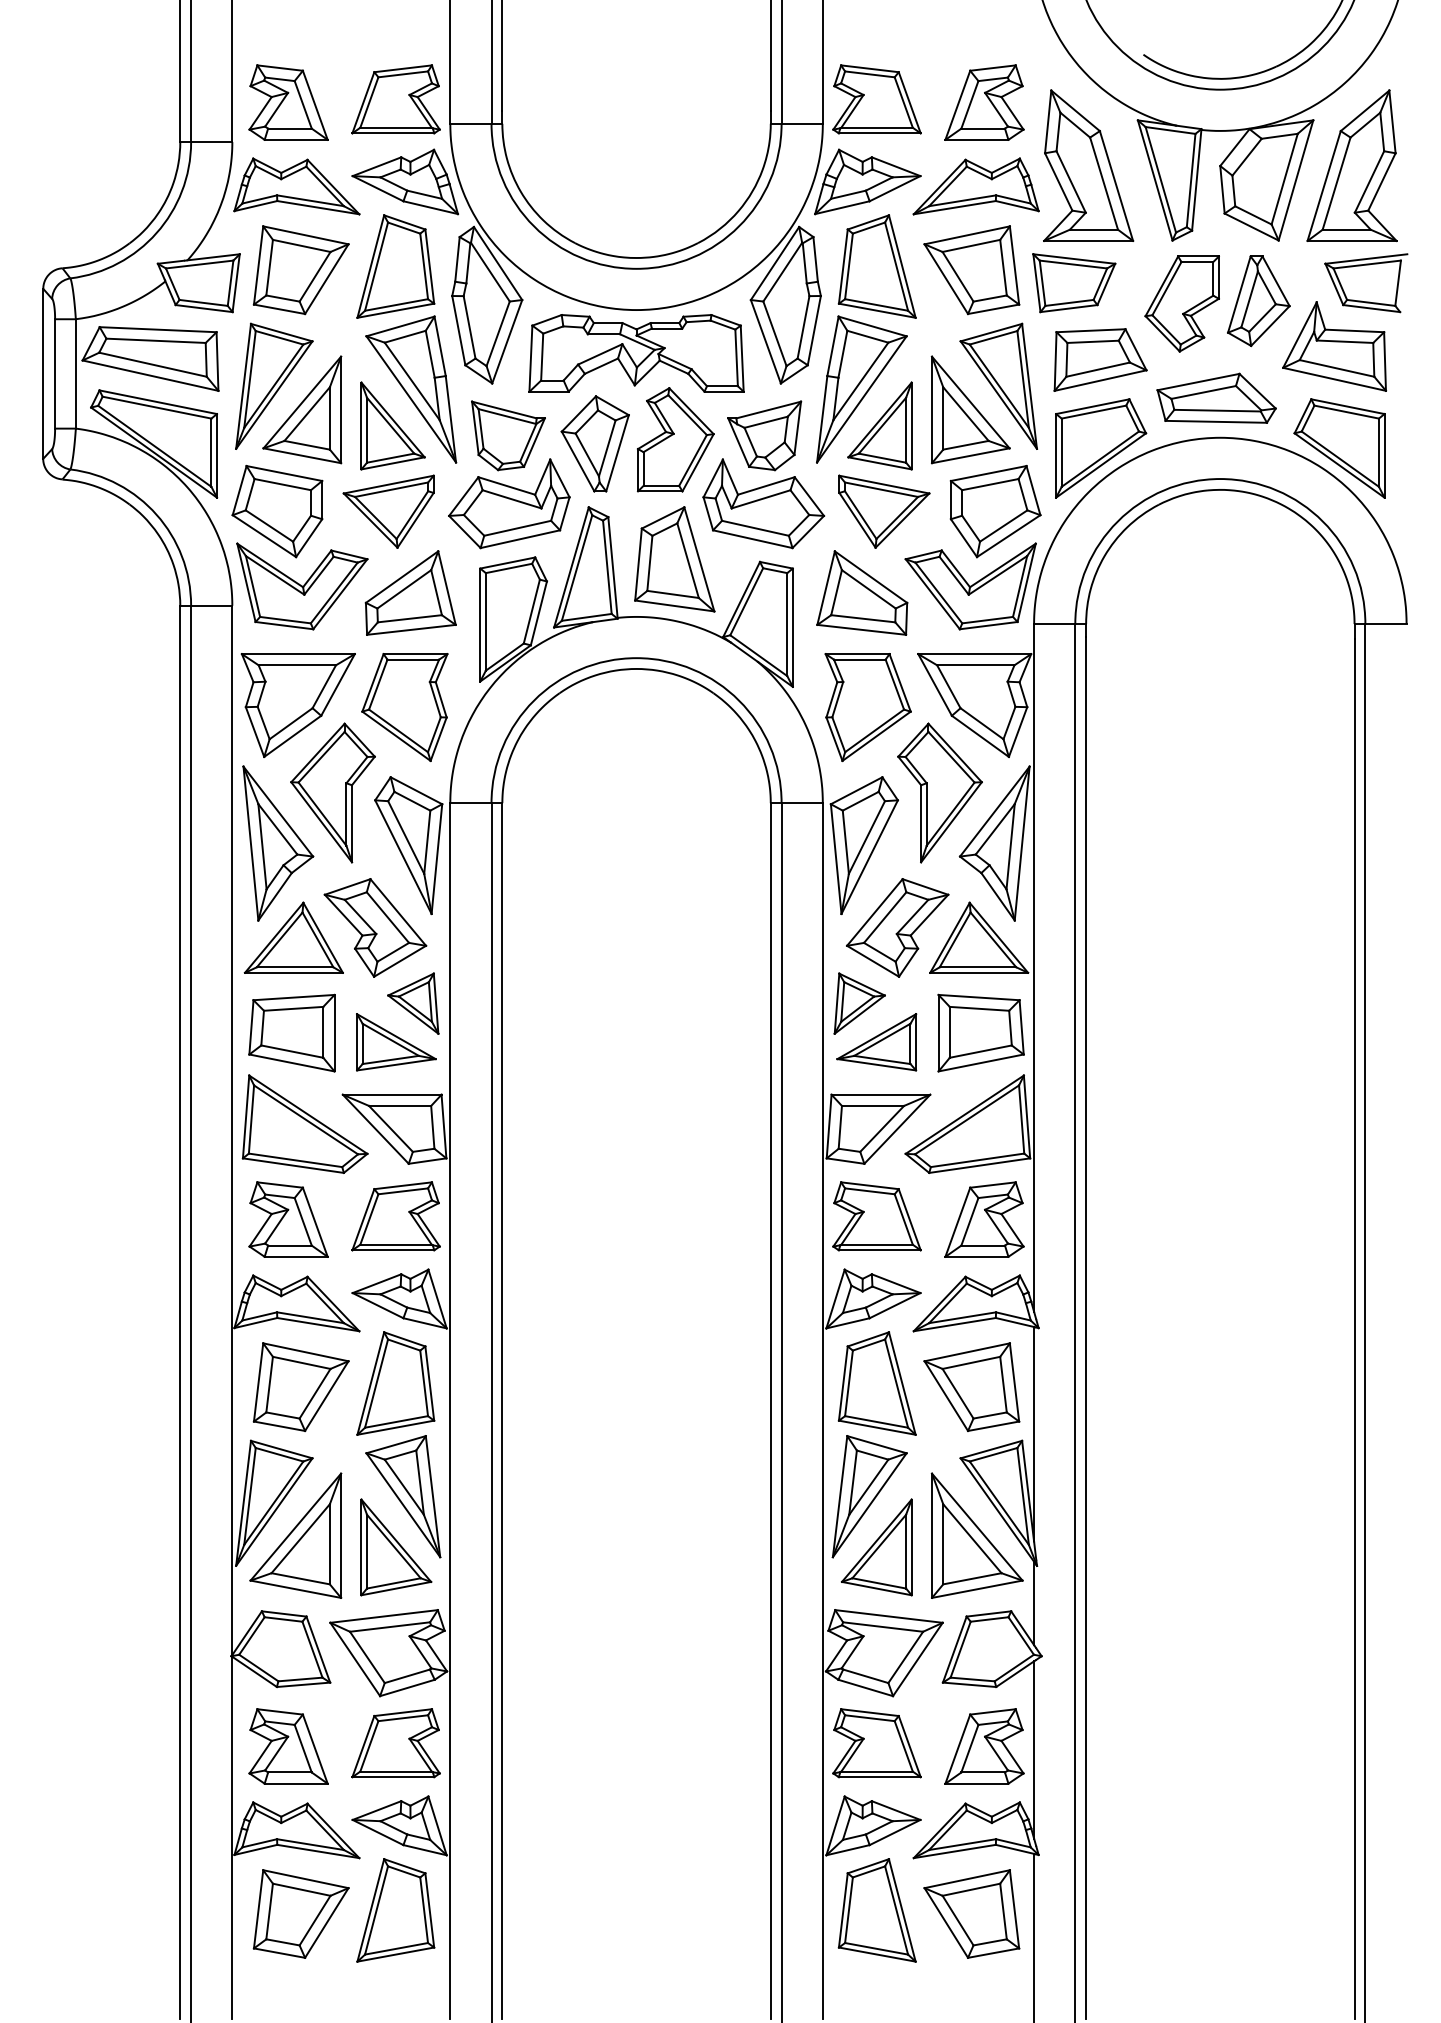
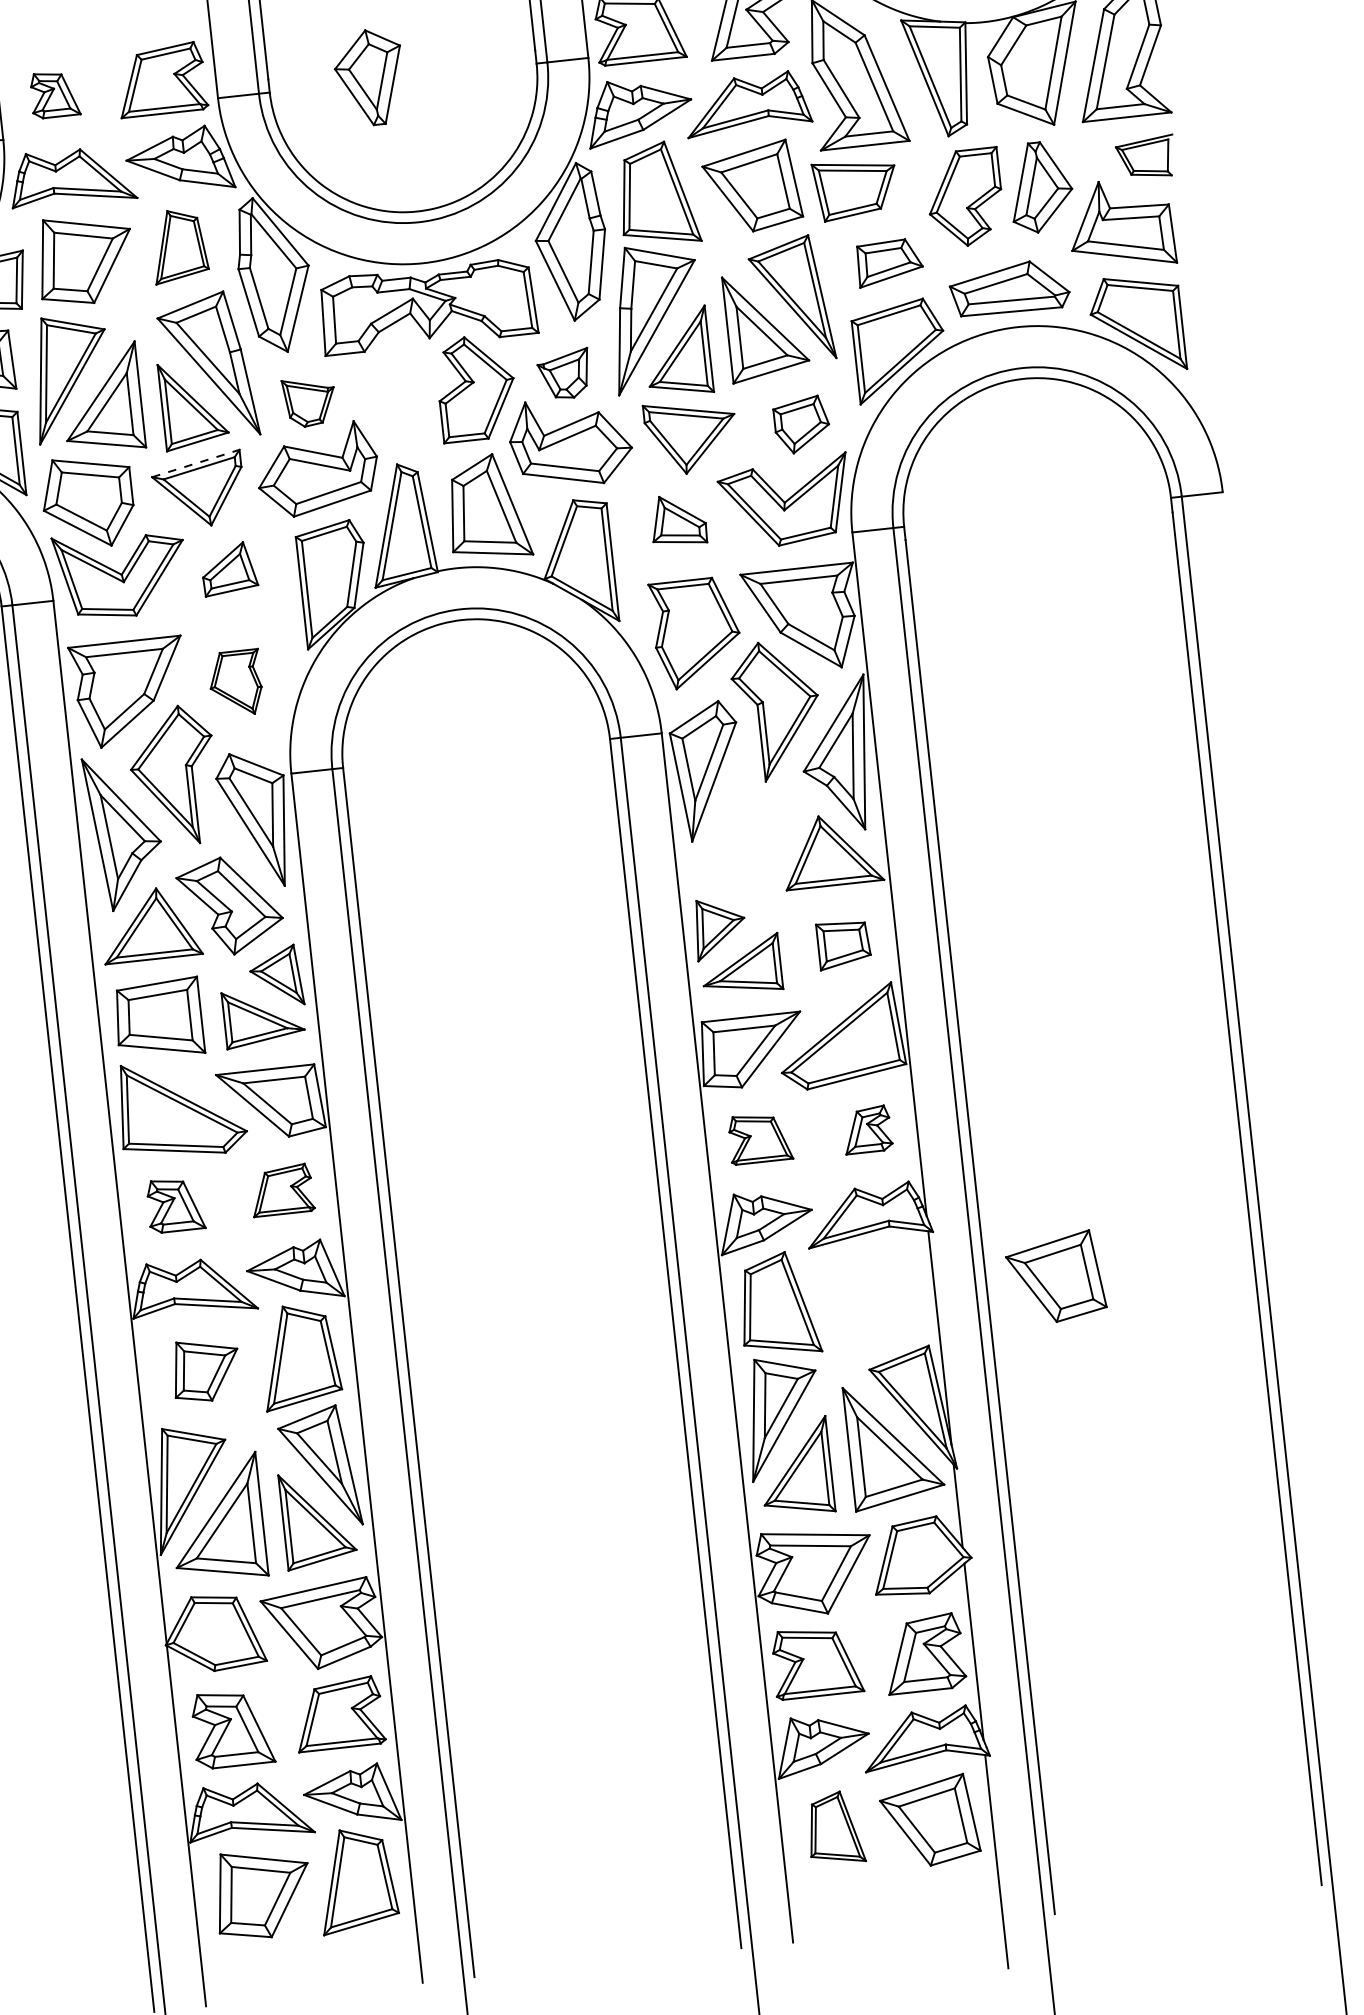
part: (288, 102) -> (54, 94), size x0.6
part: (395, 266) -> (178, 245), size x0.7
part: (1366, 283) -> (1146, 157), size x0.7
part: (1100, 359) -> (889, 262), size x0.7
part: (508, 435) -> (309, 401), size x0.7
part: (764, 435) -> (564, 374), size x0.7
part: (594, 443) -> (368, 77), moved
line: (388, 484) -> (195, 463), solid -> dashed
part: (995, 511) -> (801, 424), size x0.6
part: (410, 592) -> (229, 568), size x0.6
part: (862, 592) -> (678, 519), size x0.6
part: (404, 707) -> (235, 683), size x0.6
part: (897, 927) -> (749, 848), removed
part: (980, 1032) -> (843, 944), size x0.6
part: (395, 1216) -> (281, 1190), size x0.7
part: (876, 1216) -> (759, 1138), size x0.7
part: (288, 1219) -> (175, 1204), size x0.7
part: (984, 1219) -> (867, 1129), size x0.6
part: (971, 1386) -> (1055, 1277), moved
part: (300, 1387) -> (205, 1370), size x0.7
part: (876, 1910) -> (834, 1828), size x0.7

